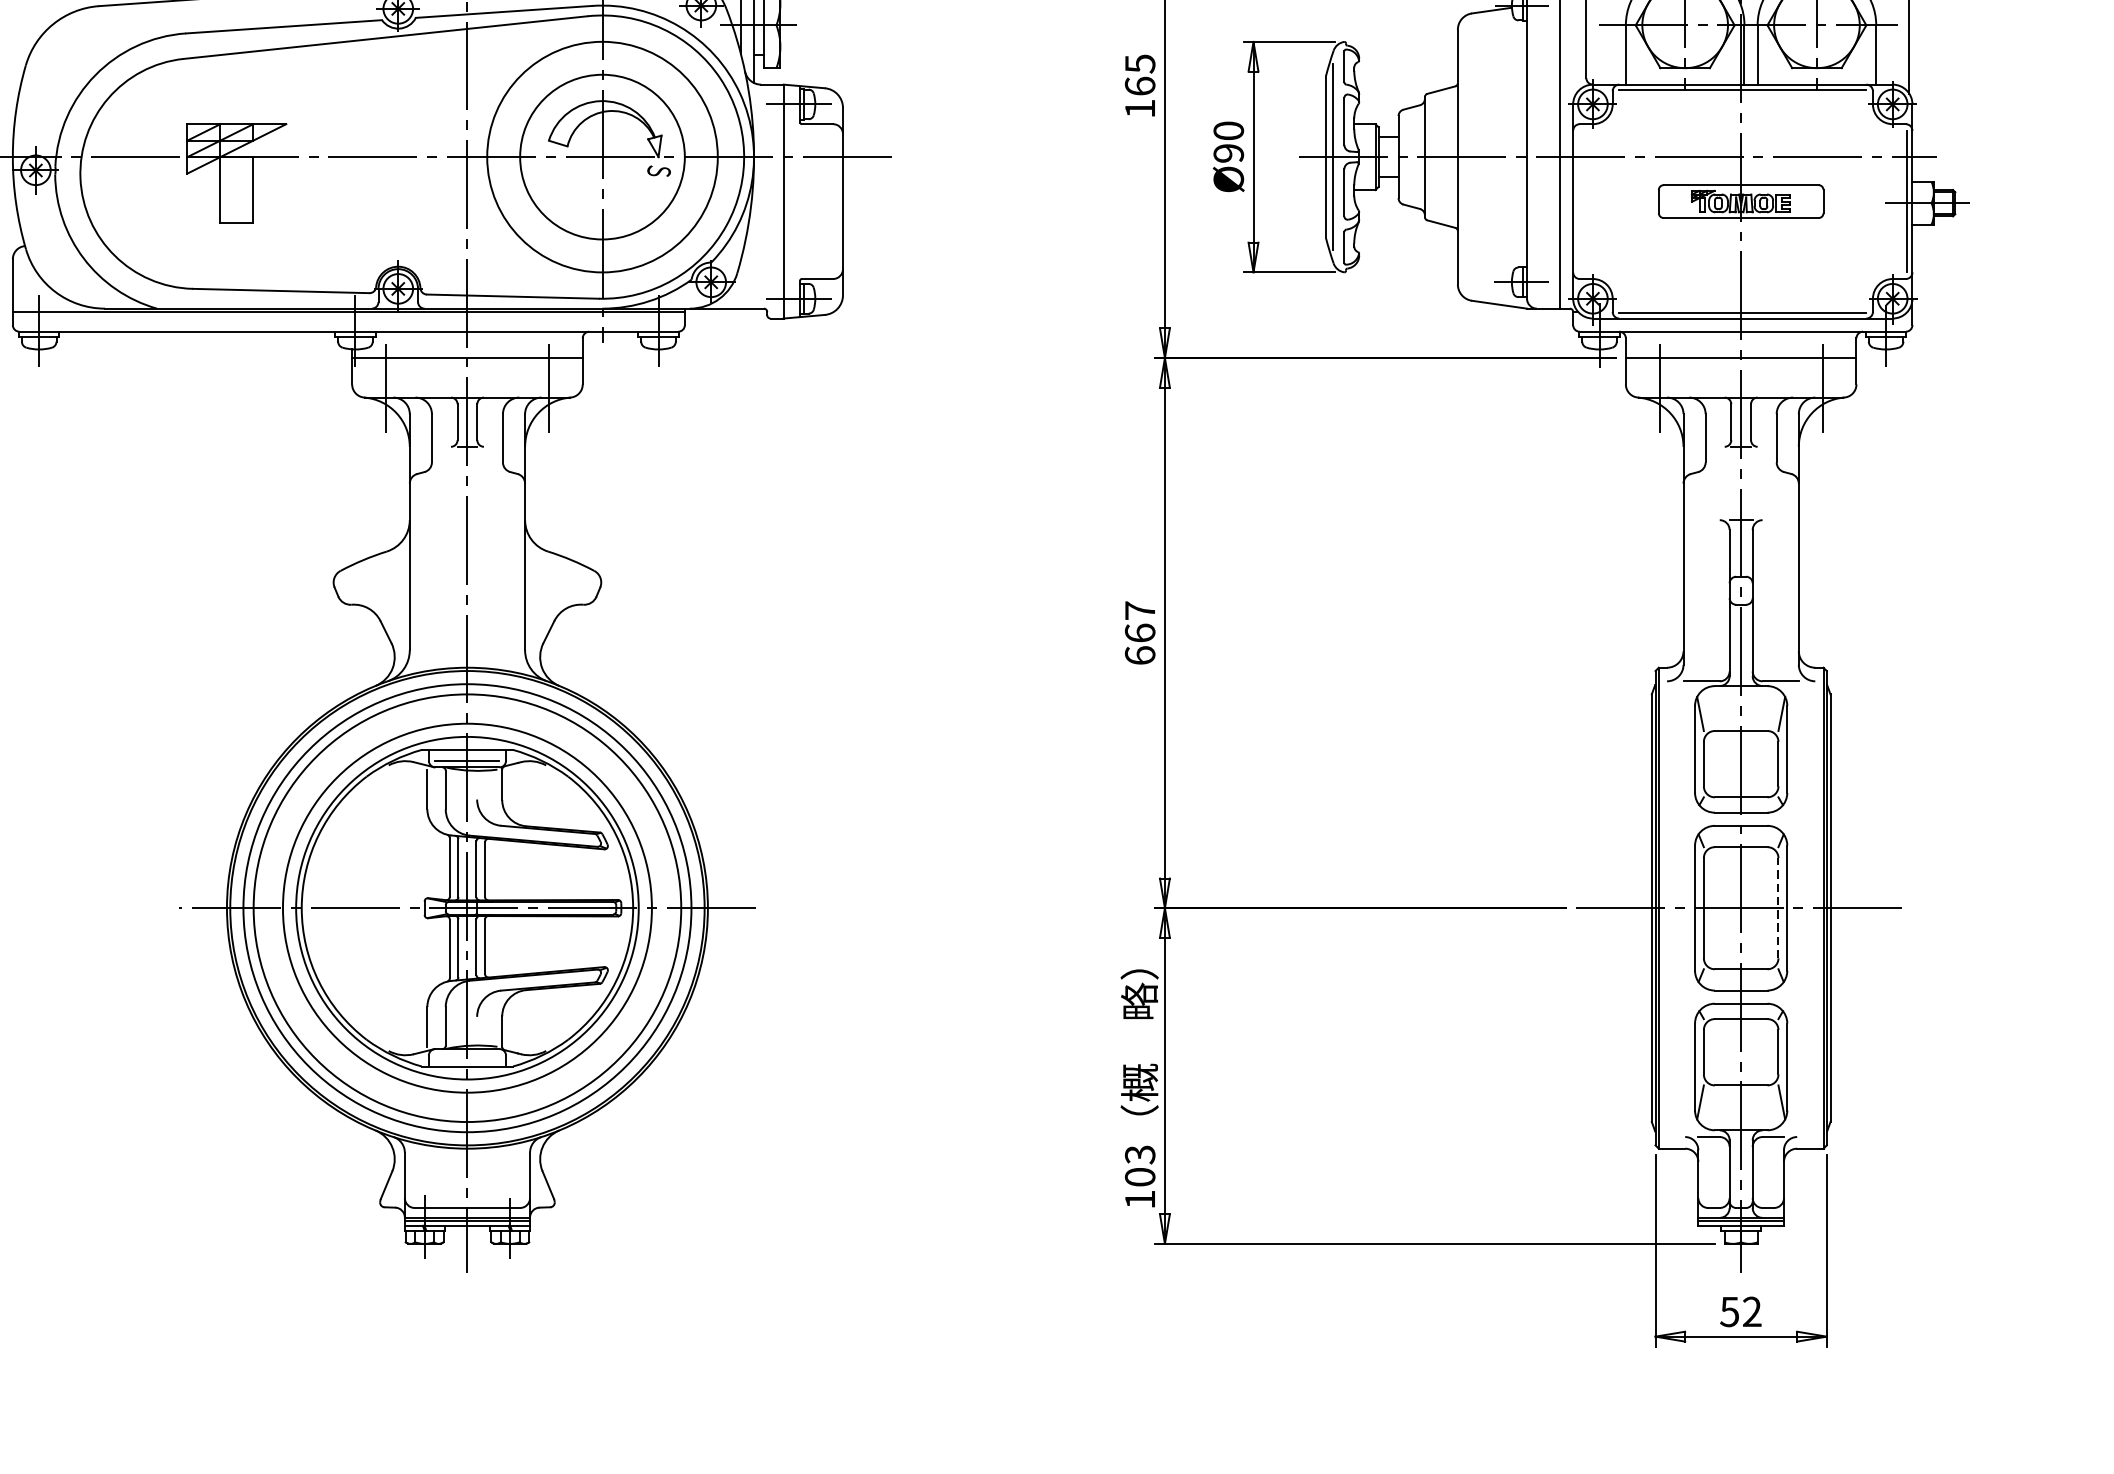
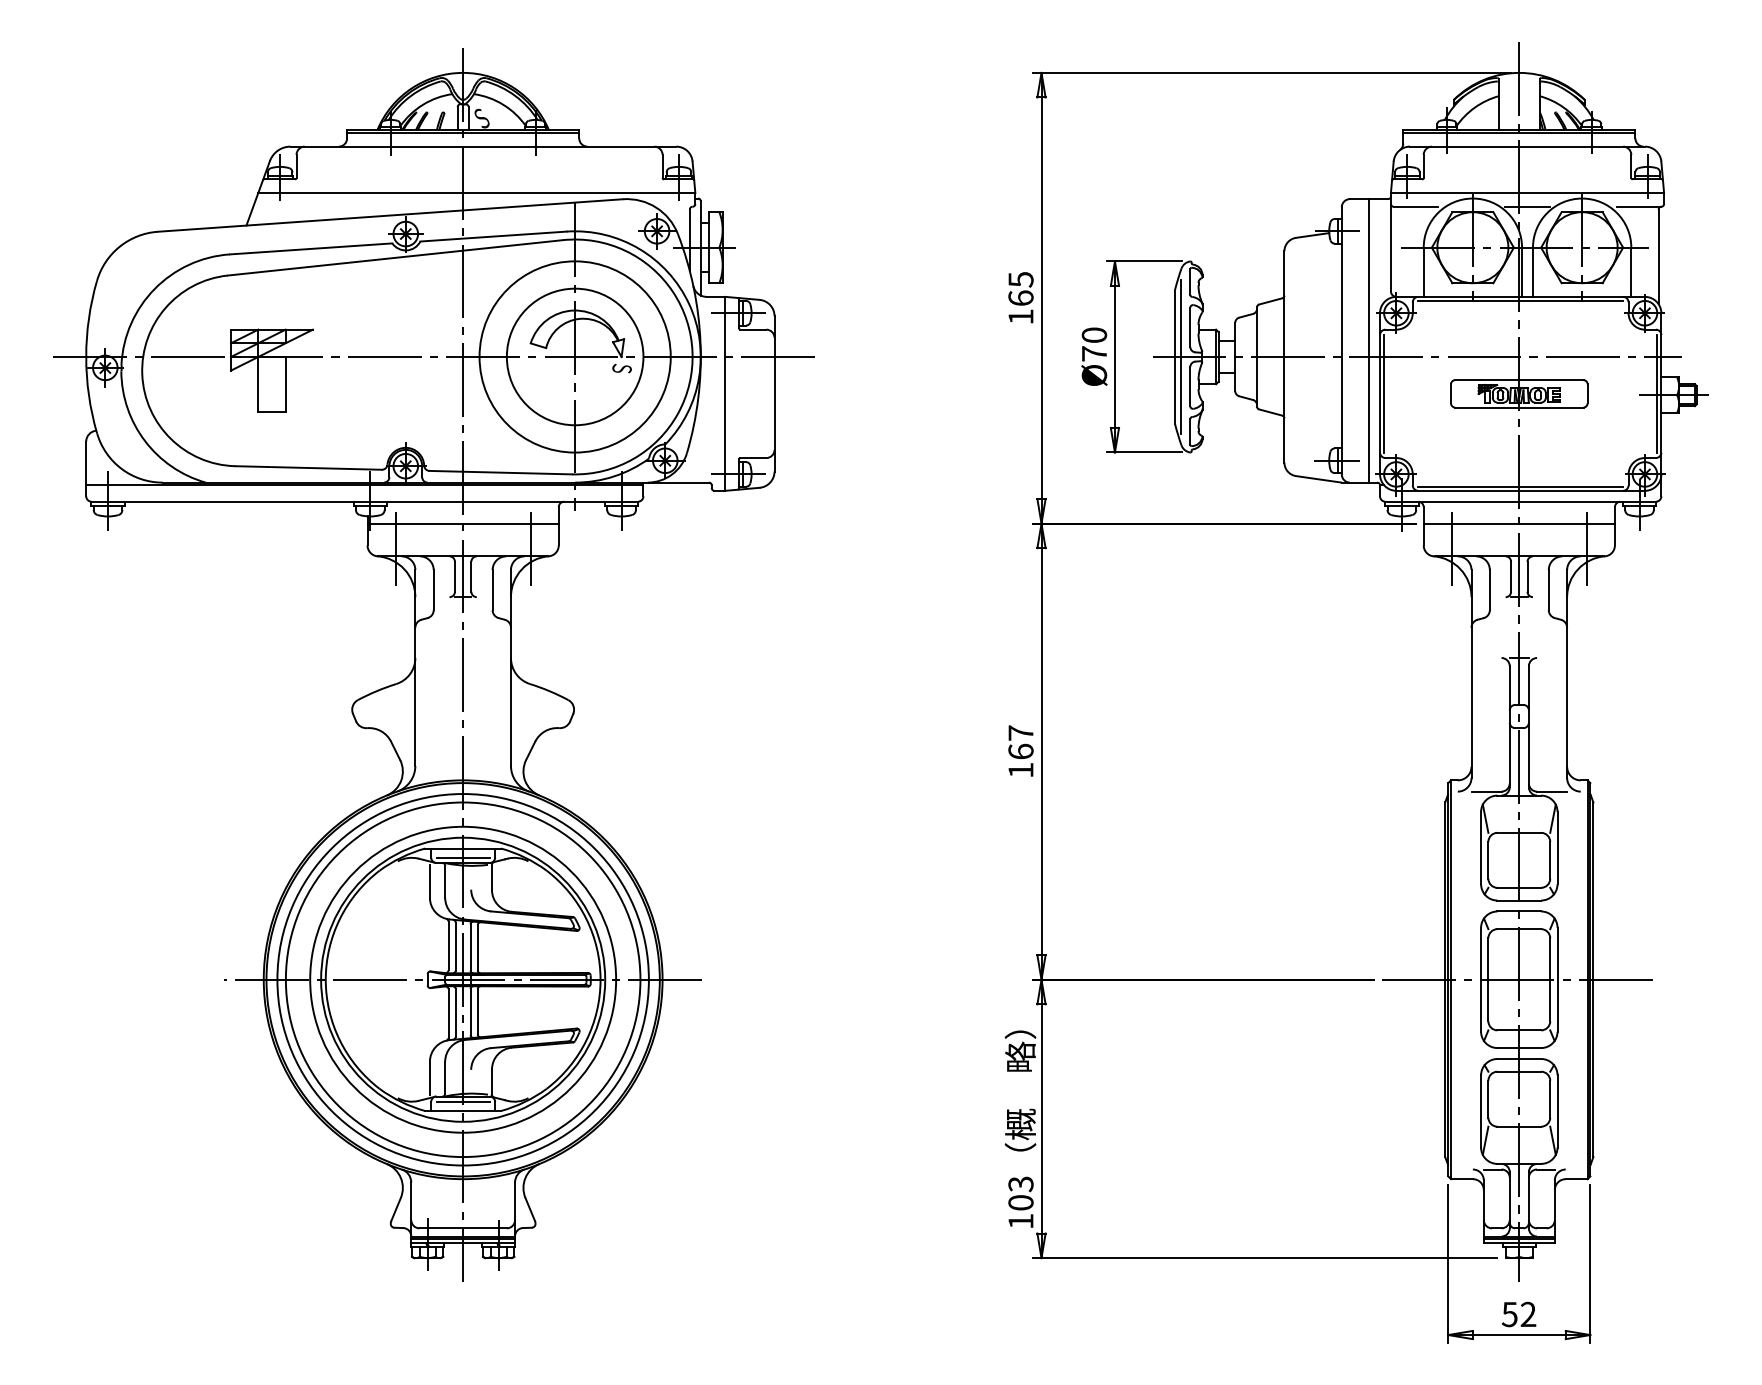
text: (1228, 152) -> (1094, 353), Ø90 -> Ø70
line: (1578, 201) -> (1384, 393), added
text: (1139, 654) -> (1020, 769), 667 -> 167
line: (1778, 907) -> (1550, 979), dashed -> solid
line: (466, 1055) -> (462, 1101), added

